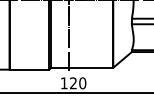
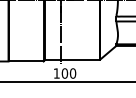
text: (73, 83) -> (64, 73), 120 -> 100

